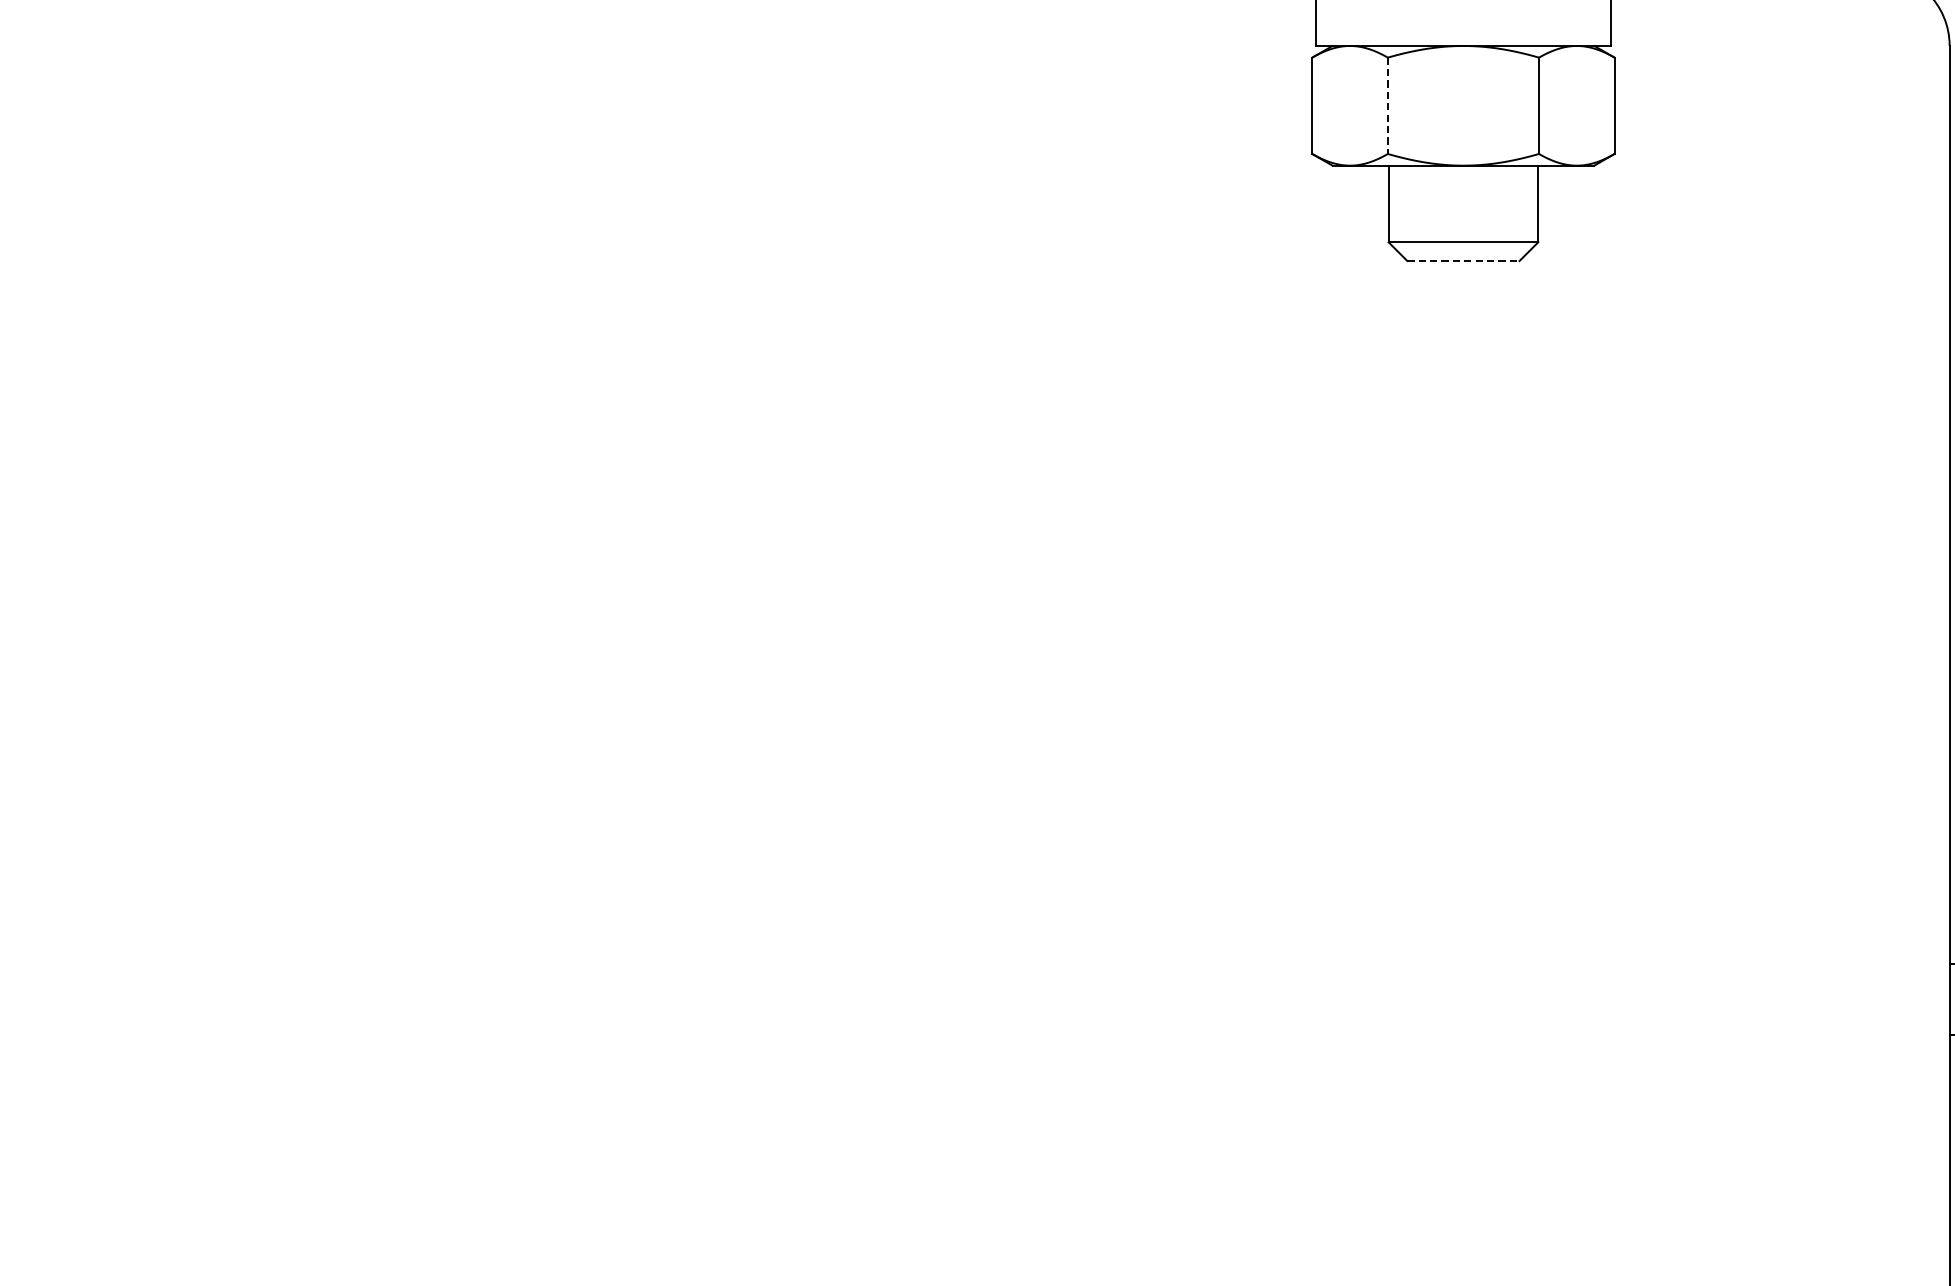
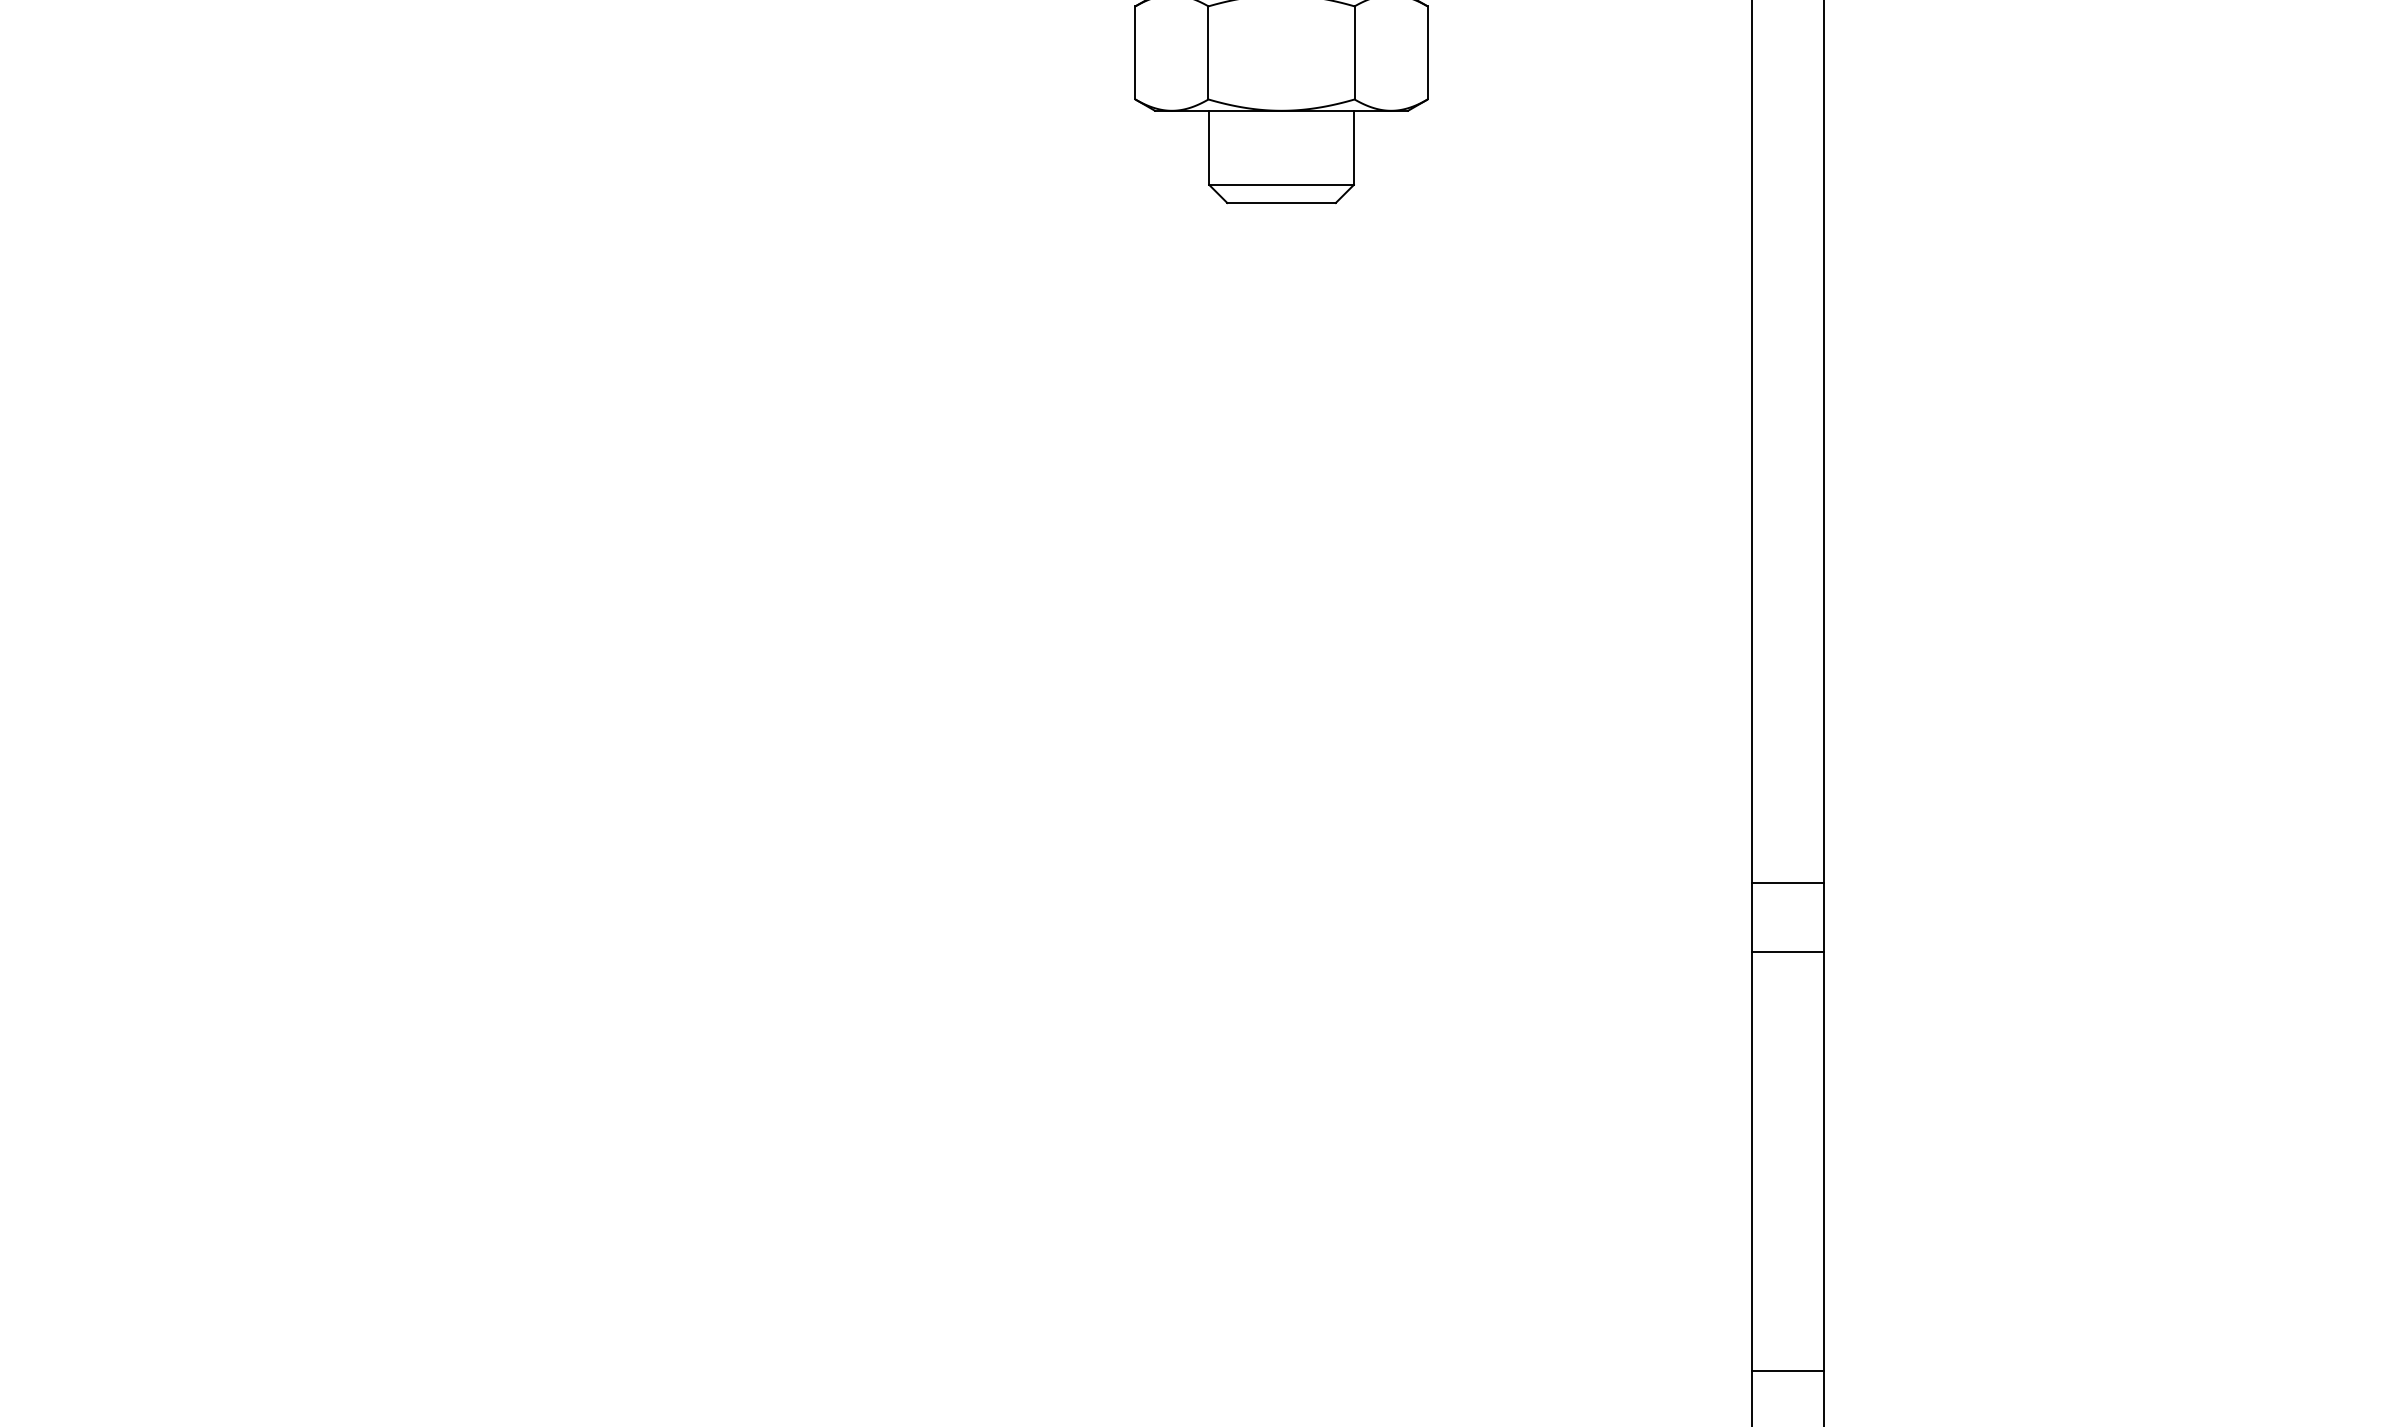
line: (1387, 105) -> (1208, 52), dashed -> solid
line: (1464, 261) -> (1282, 203), dashed -> solid

